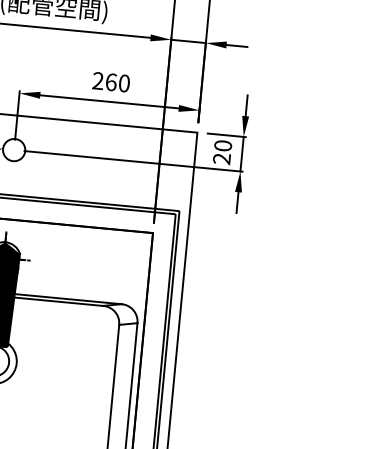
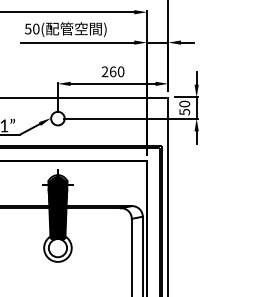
text: (221, 157) -> (184, 111), 20 -> 50

